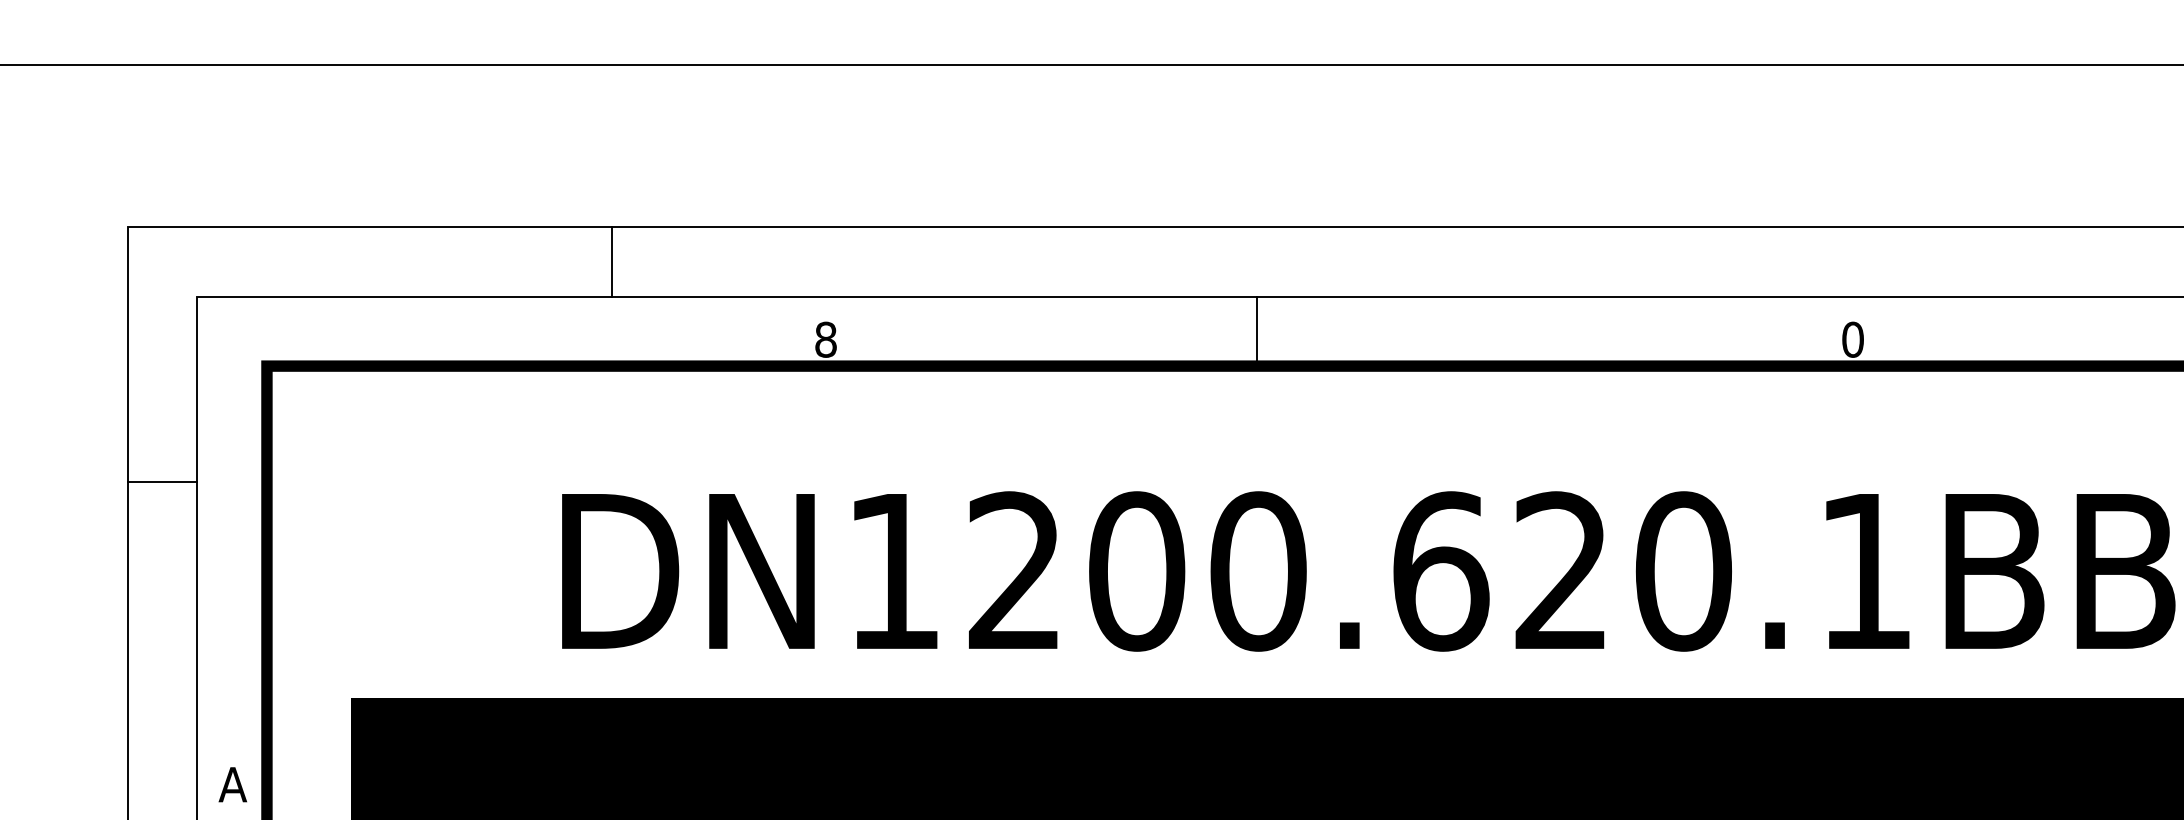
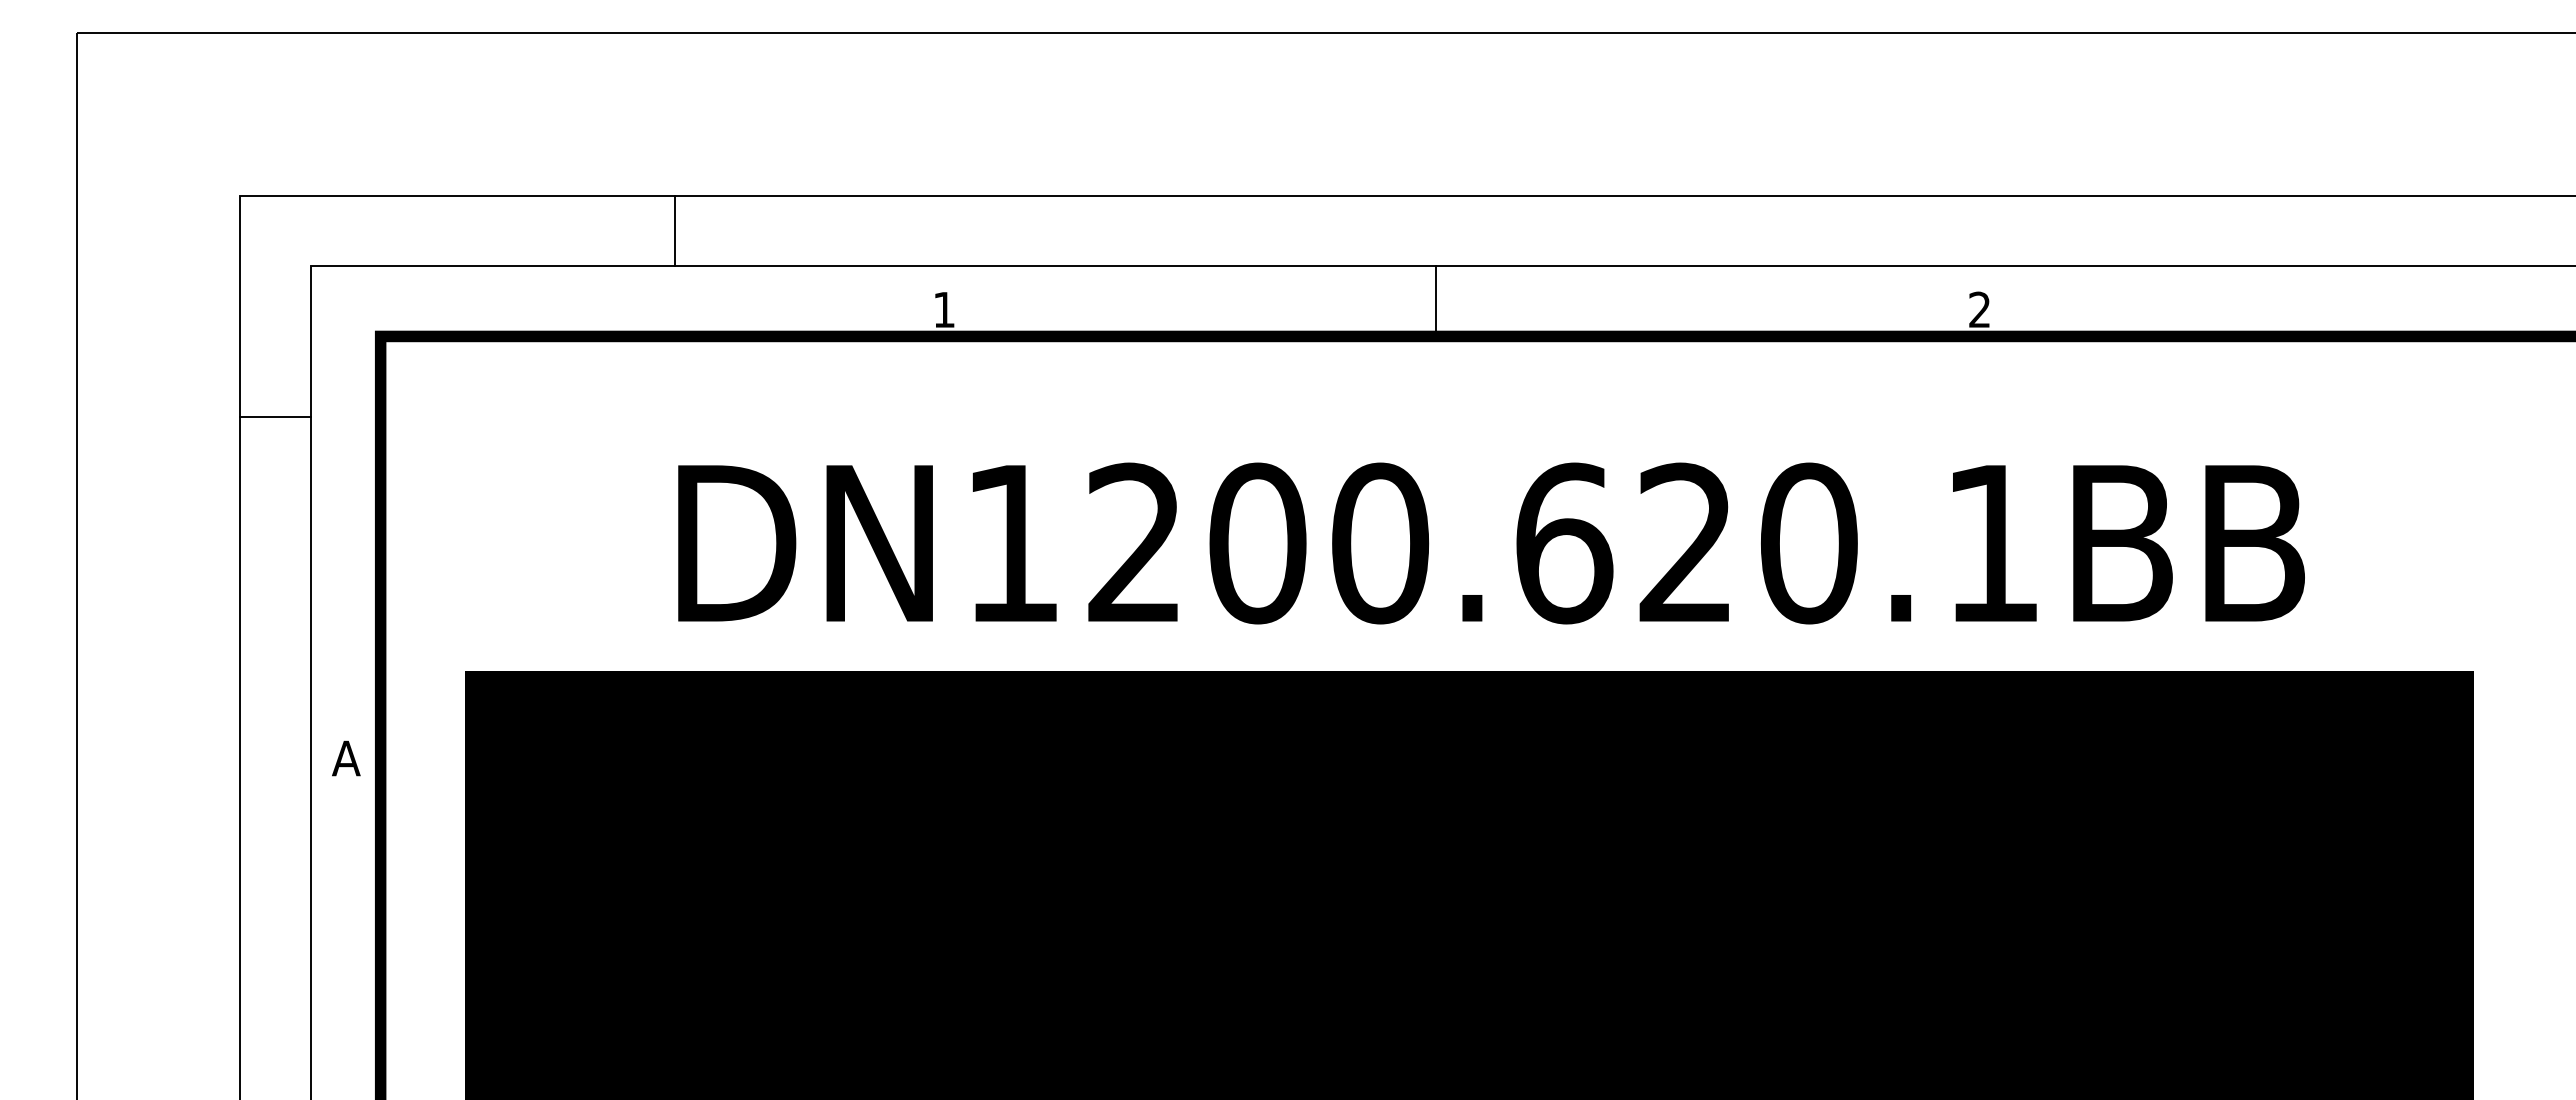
line: (611, 262) -> (675, 231), moved
line: (1257, 331) -> (1436, 301), moved
text: (826, 339) -> (944, 309), 8 -> 1
text: (1852, 339) -> (1979, 309), 0 -> 2
line: (162, 482) -> (275, 416), moved

